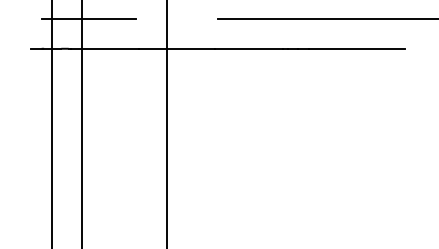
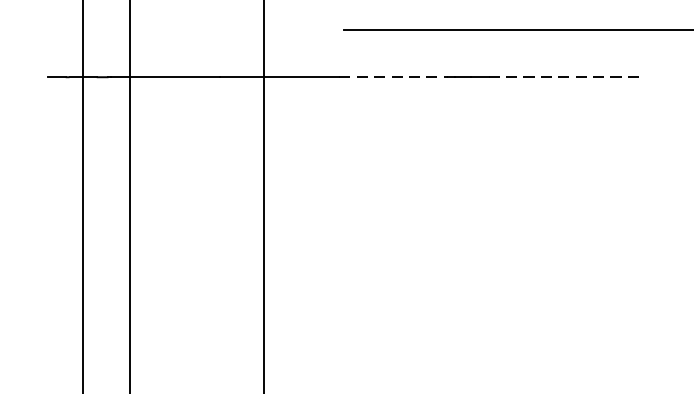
line: (88, 18) -> (139, 29), removed
line: (249, 48) -> (394, 76), solid -> dashed
line: (356, 48) -> (563, 76), solid -> dashed

